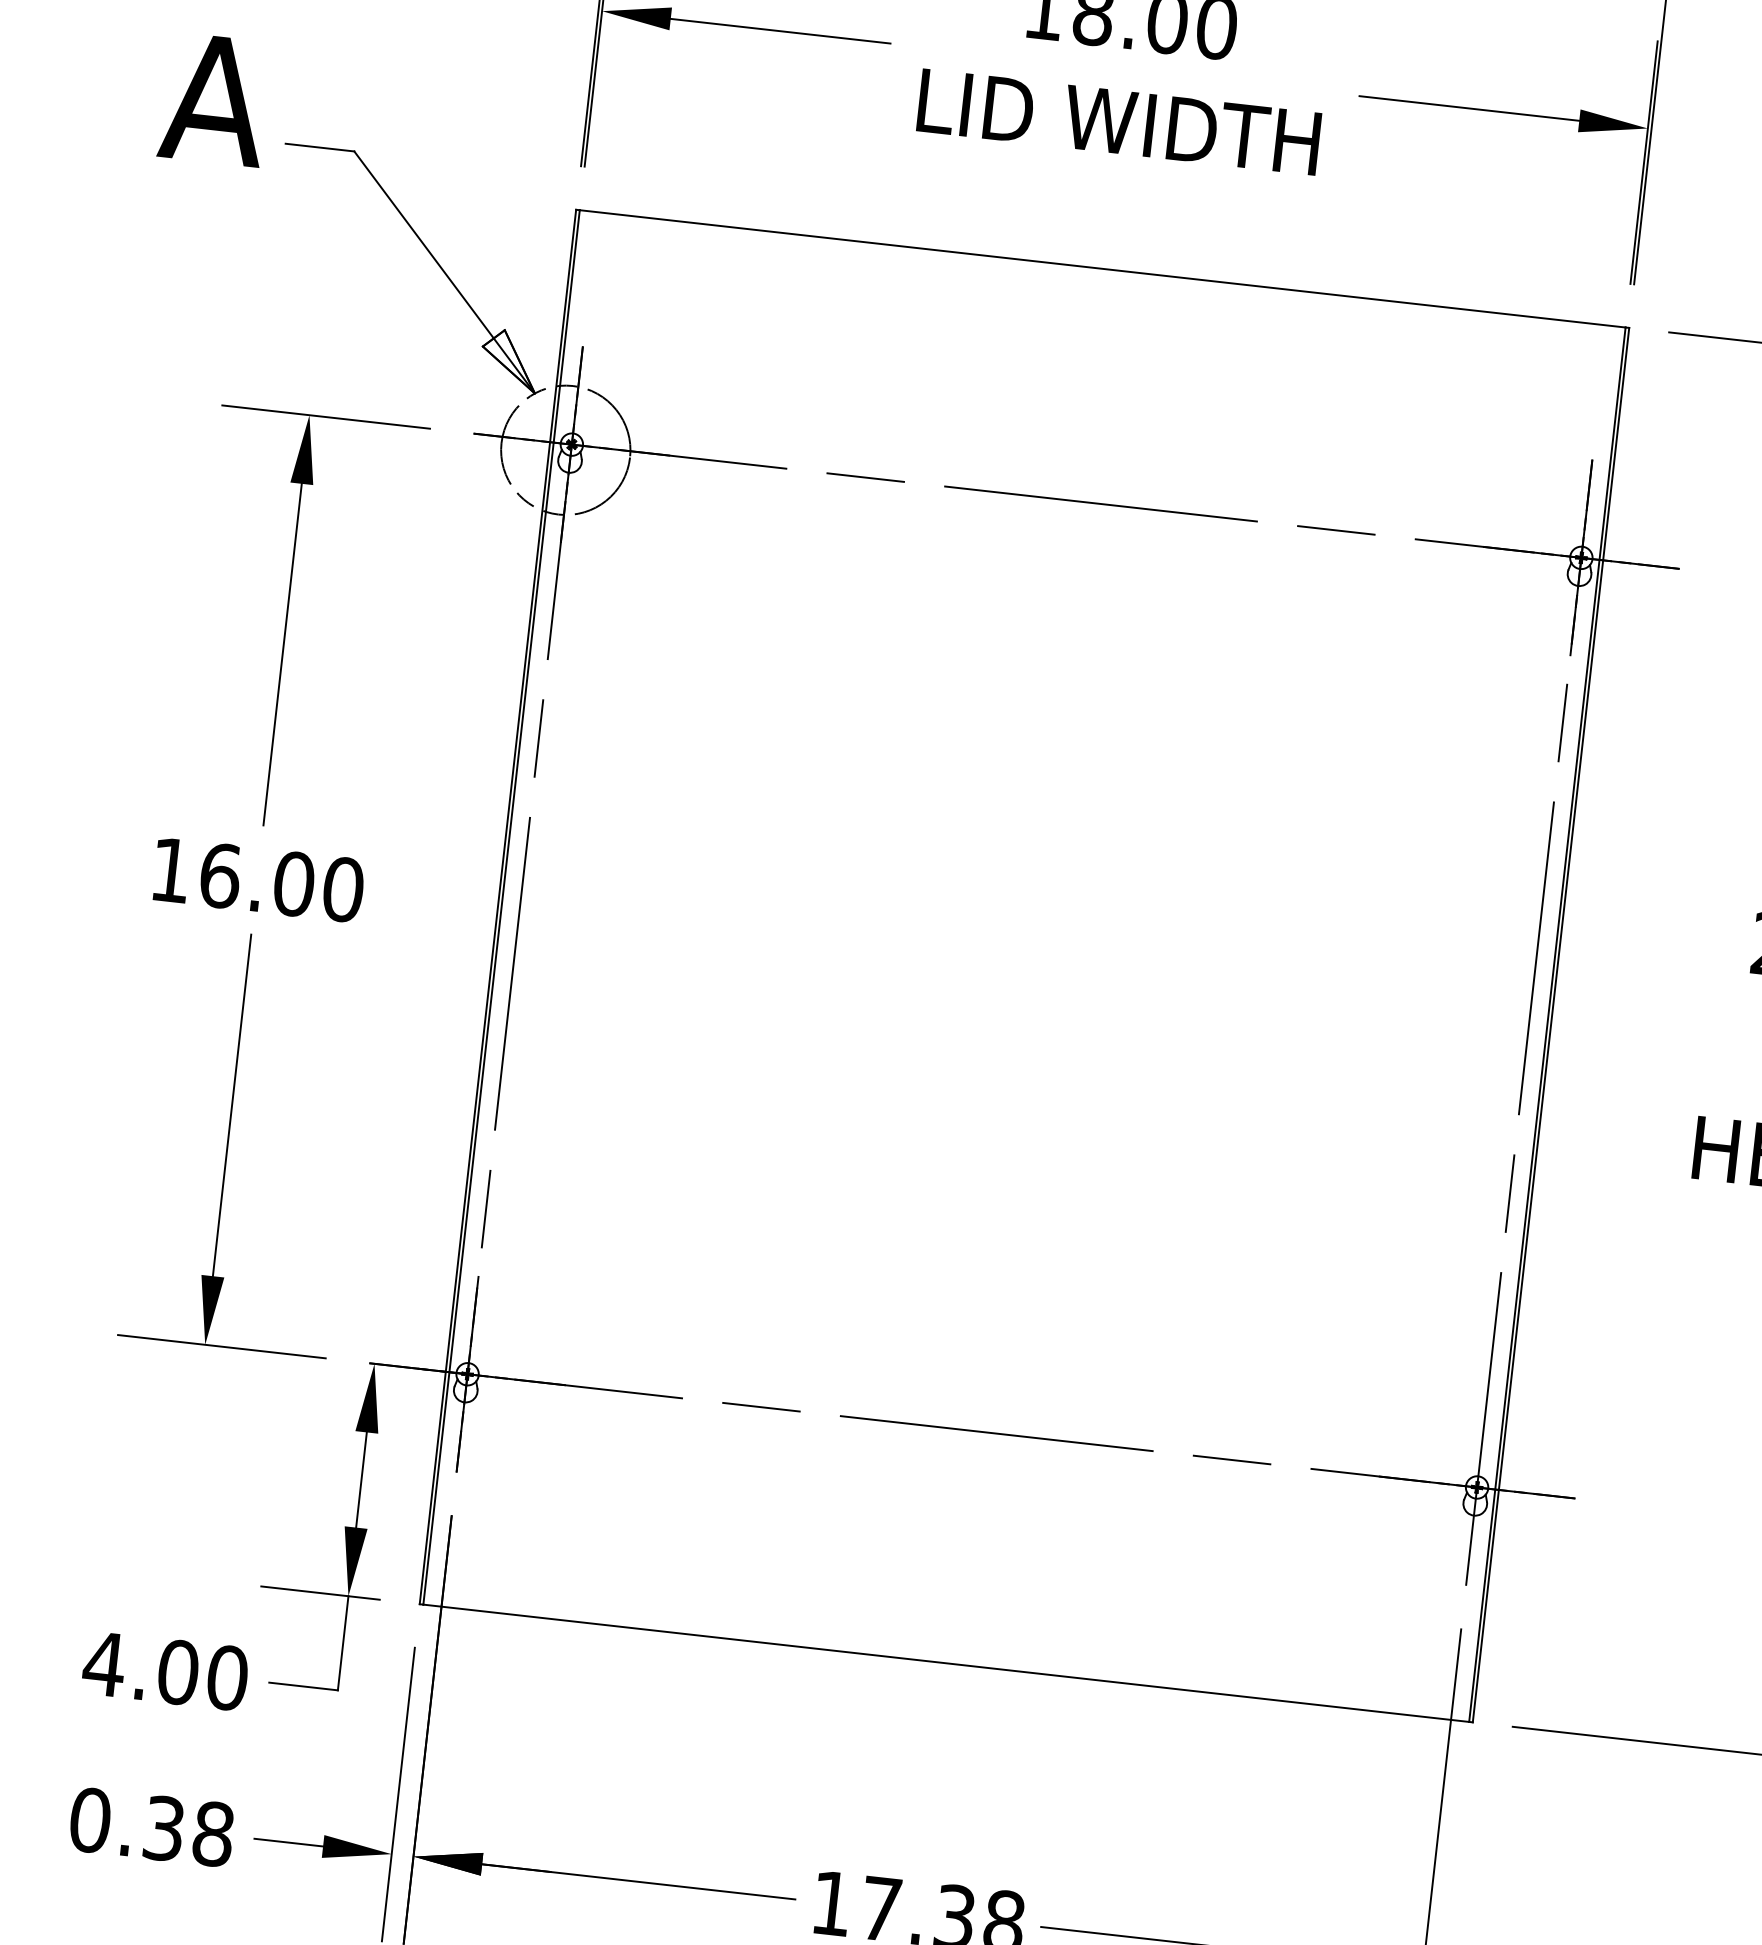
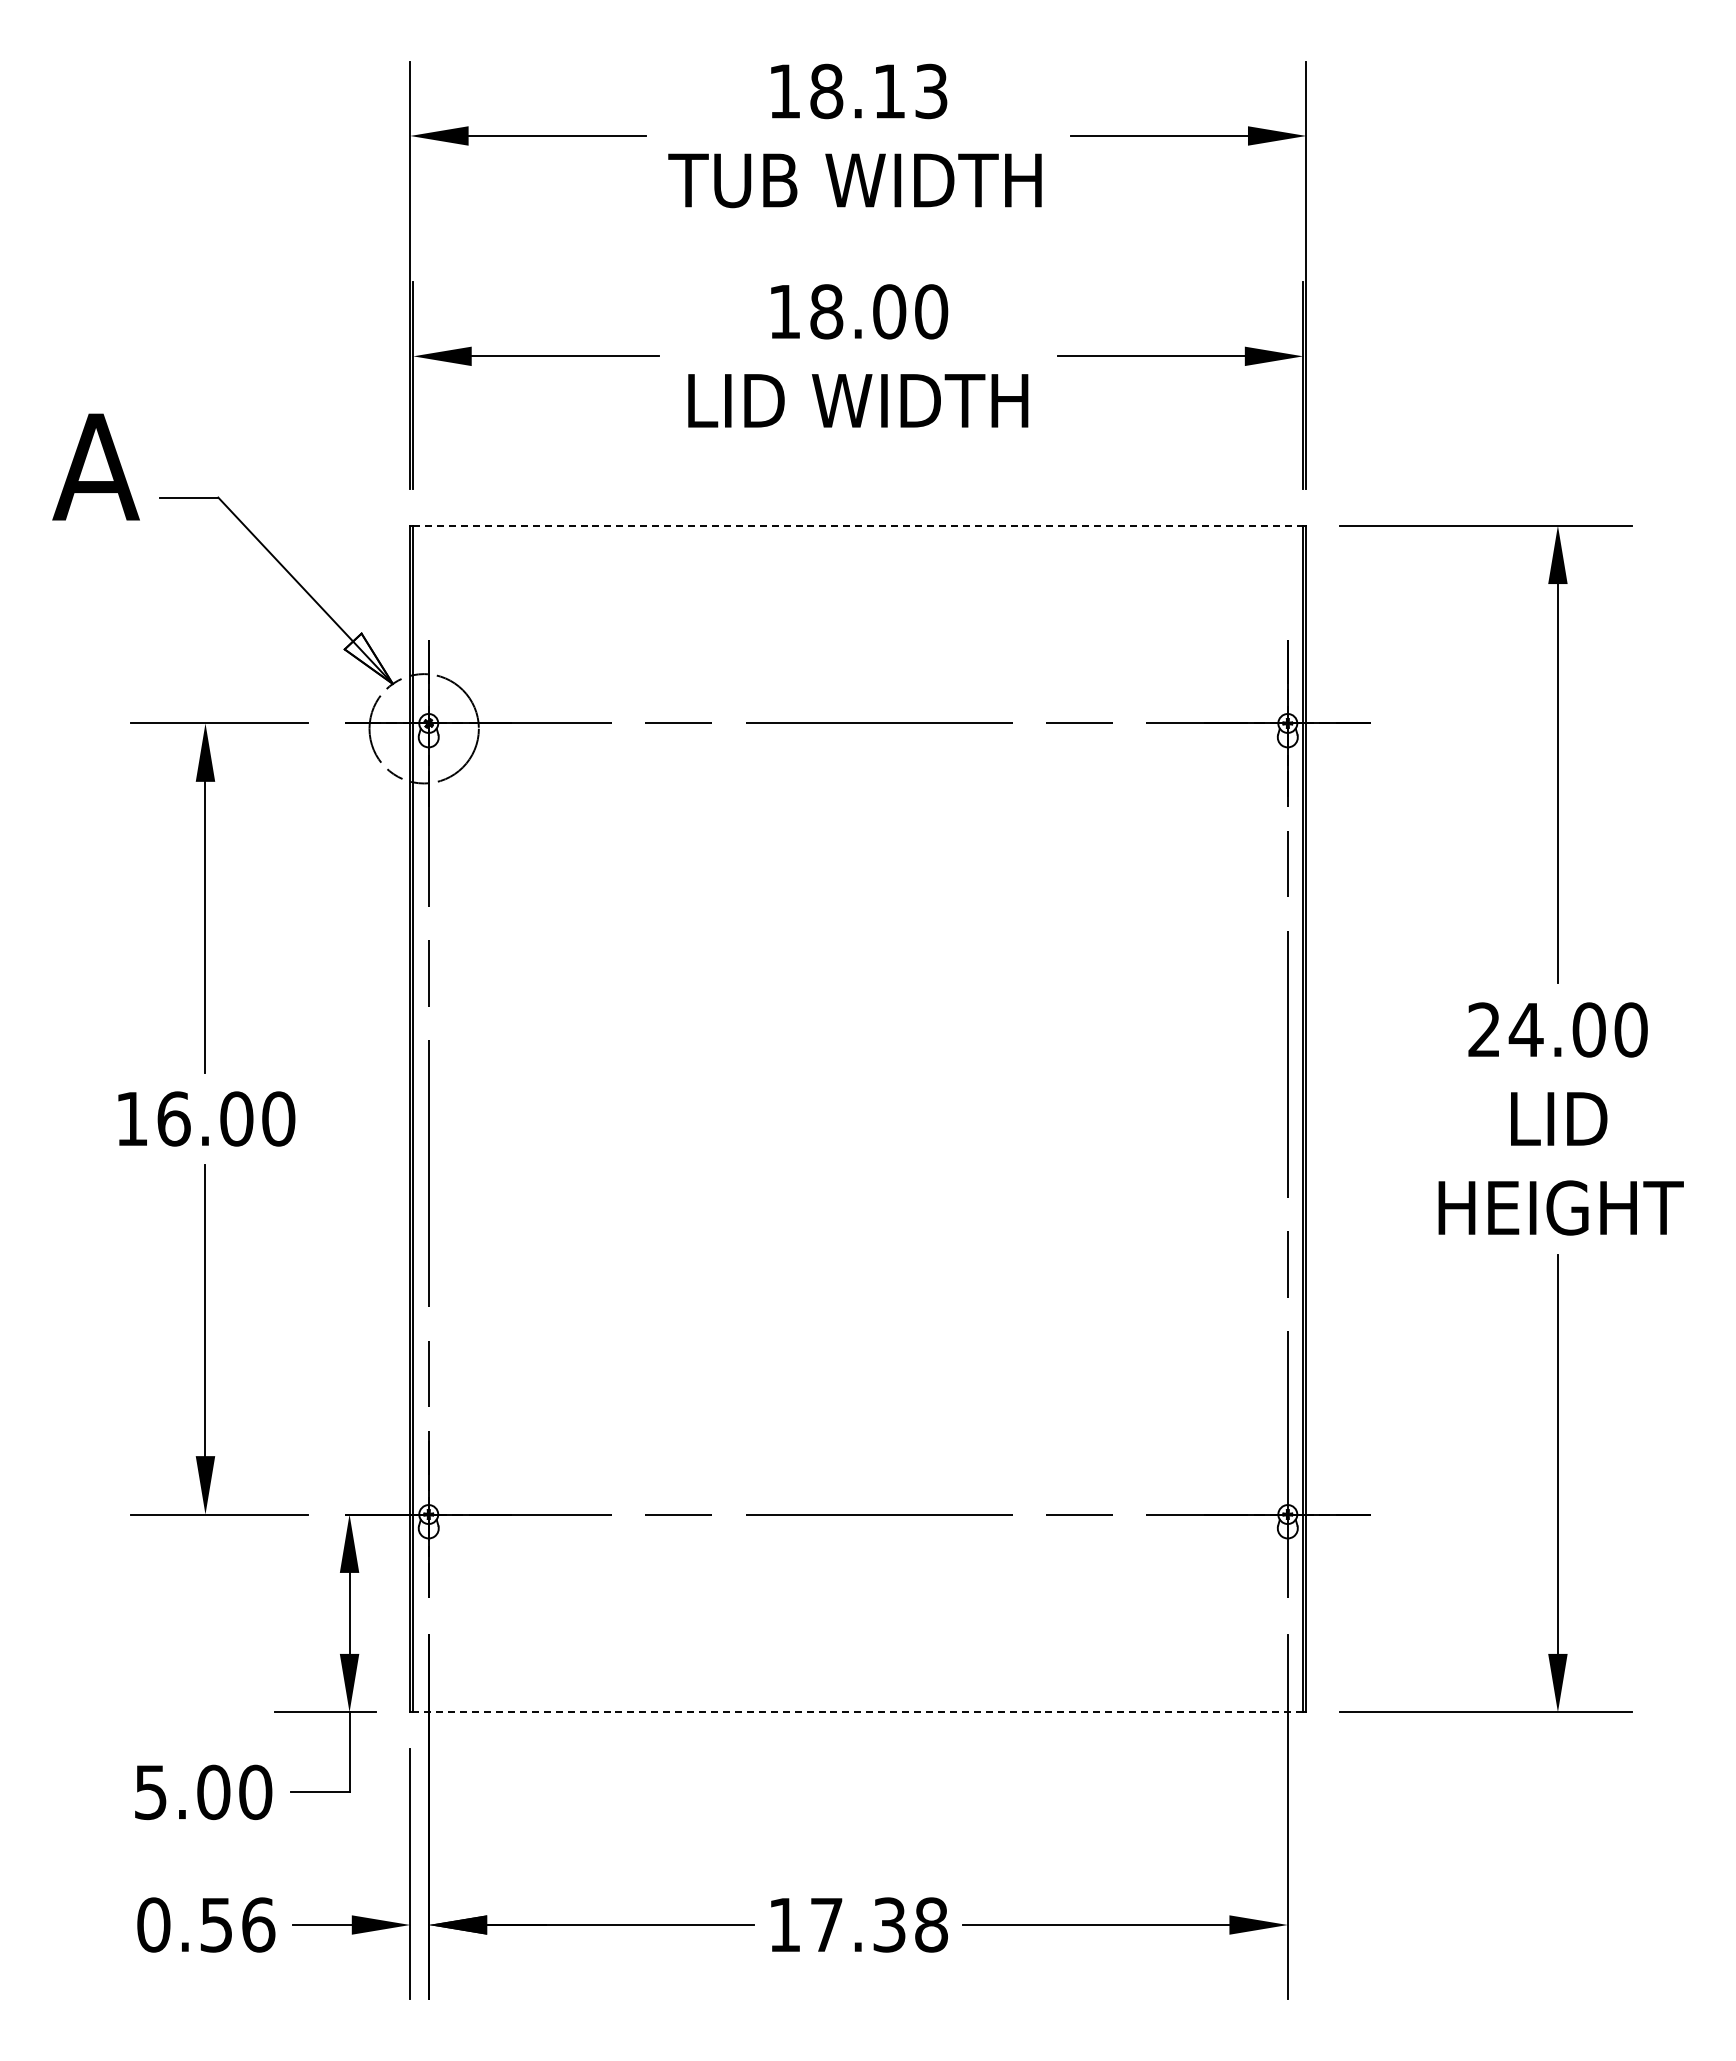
line: (1102, 268) -> (858, 525), solid -> dashed
line: (946, 1663) -> (858, 1712), solid -> dashed
text: (103, 1664) -> (150, 1792), 4.00 -> 5.00
text: (189, 1830) -> (238, 1924), 0.38 -> 0.56

